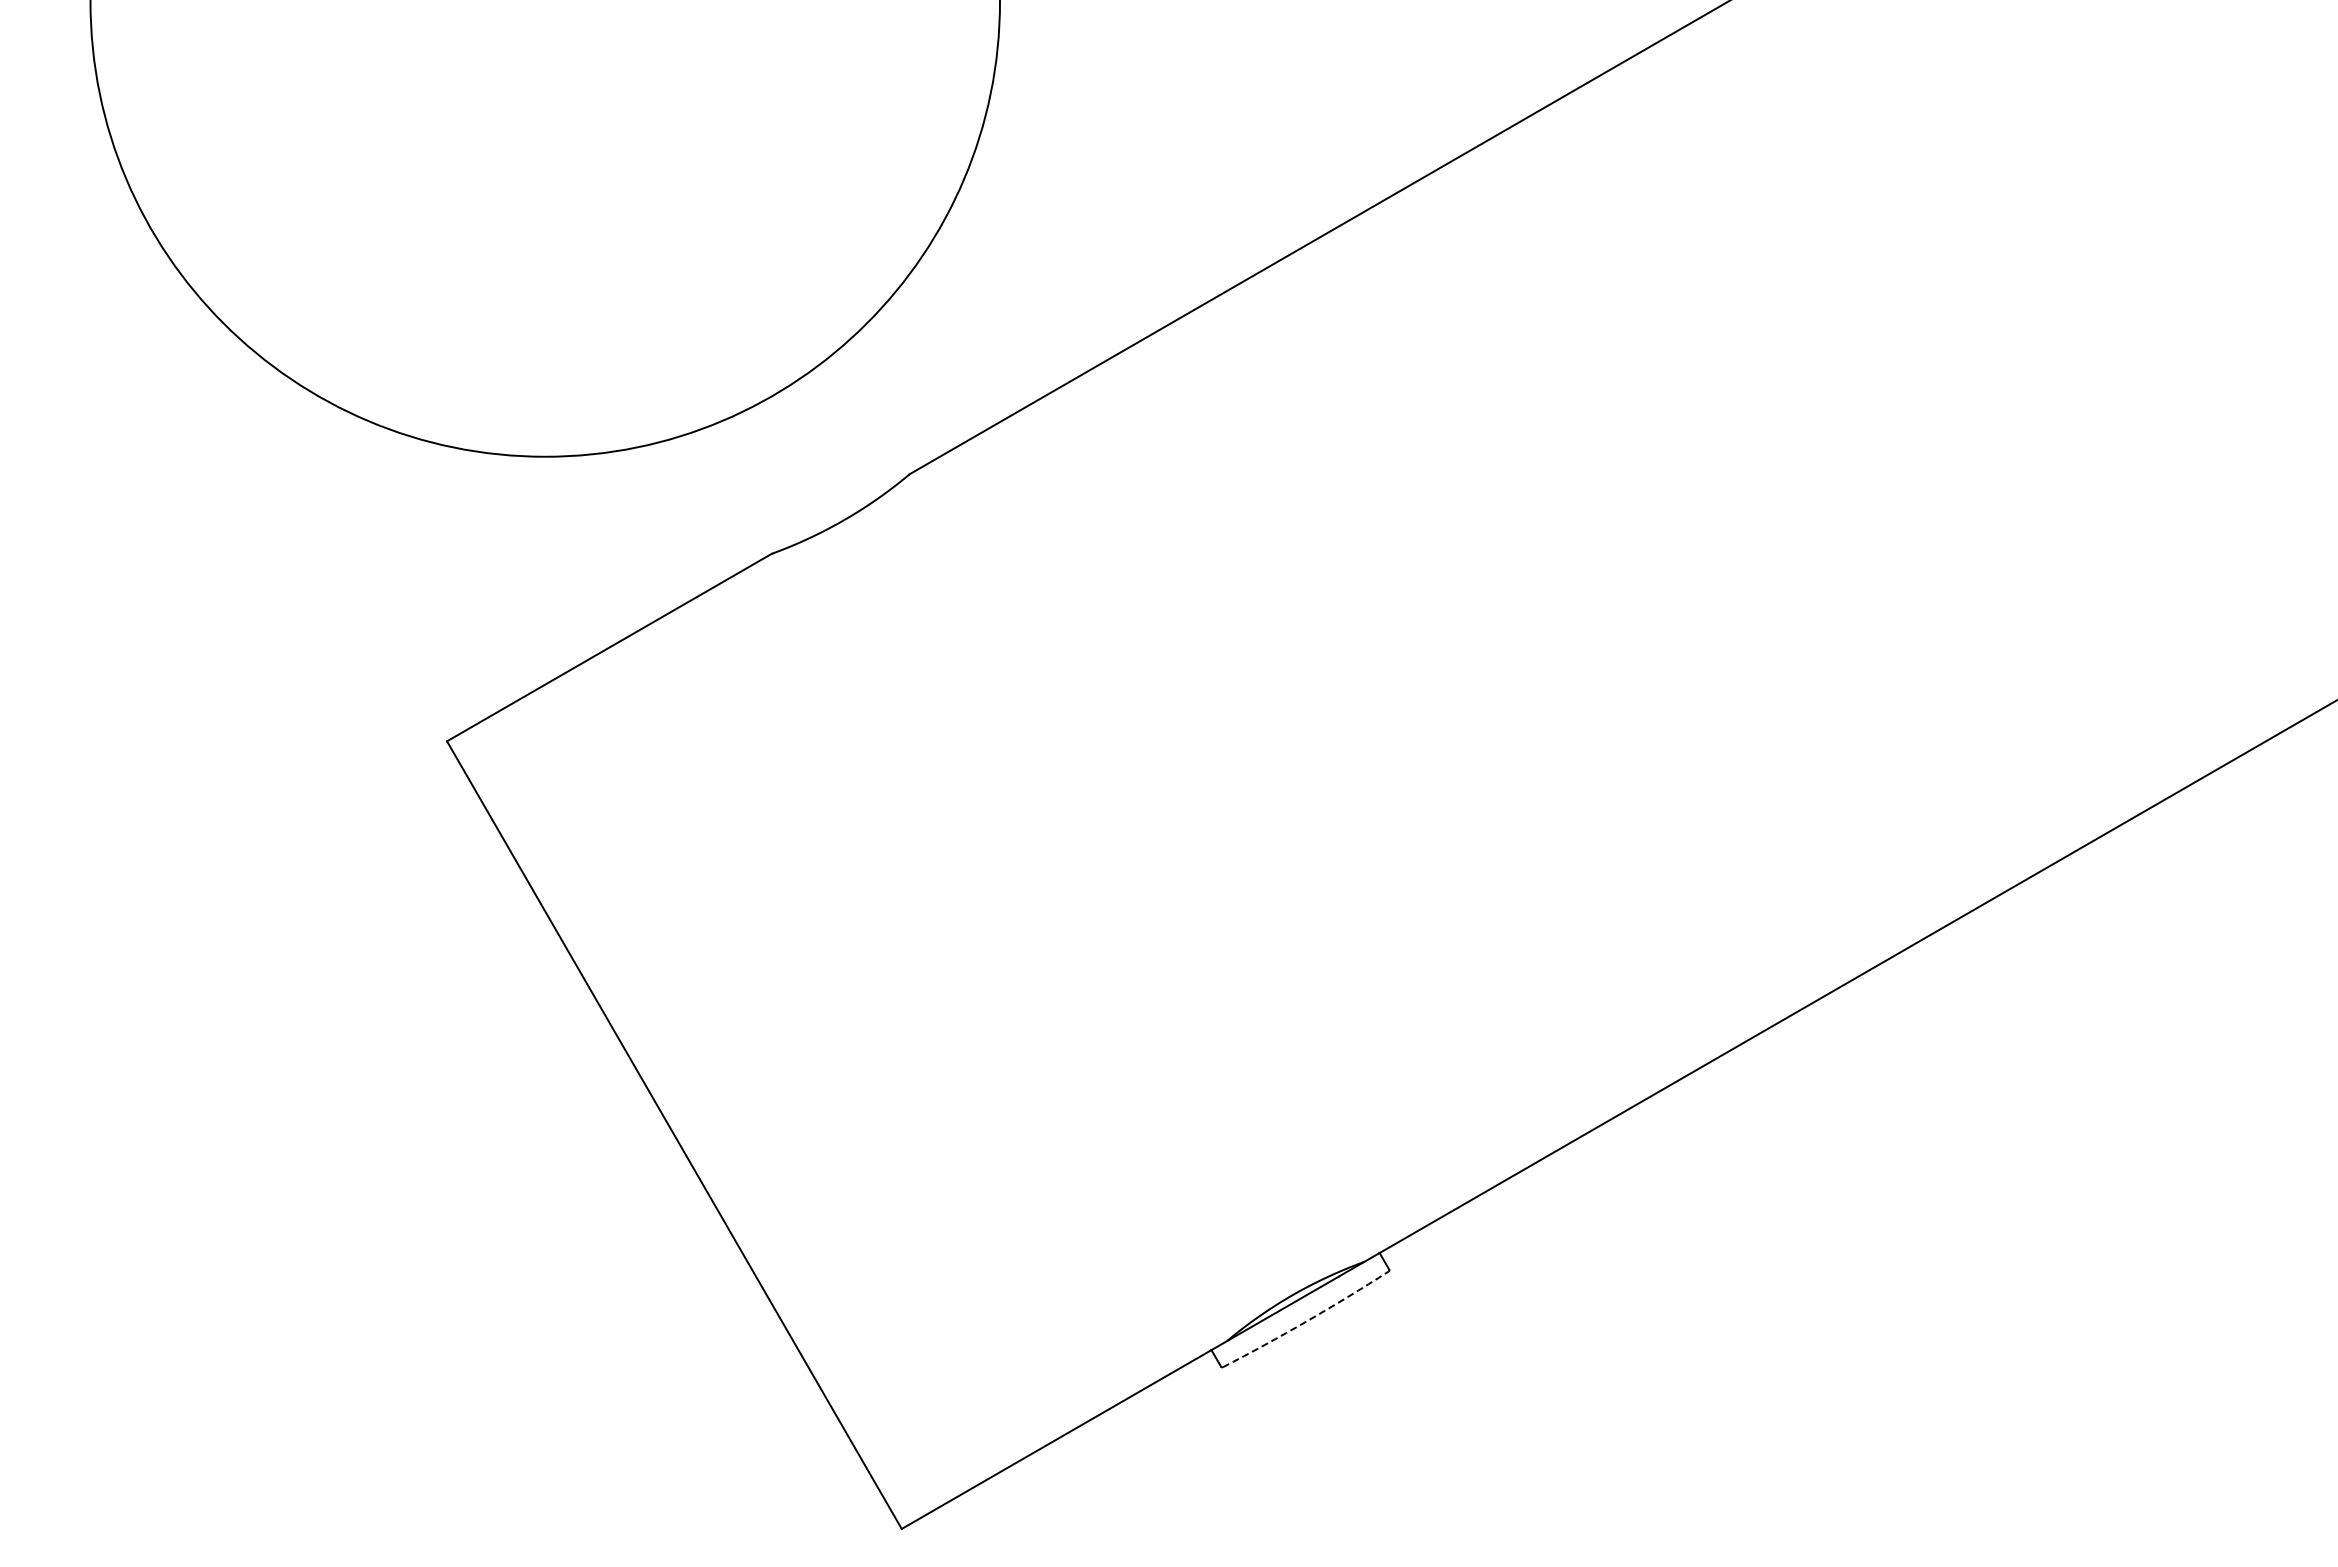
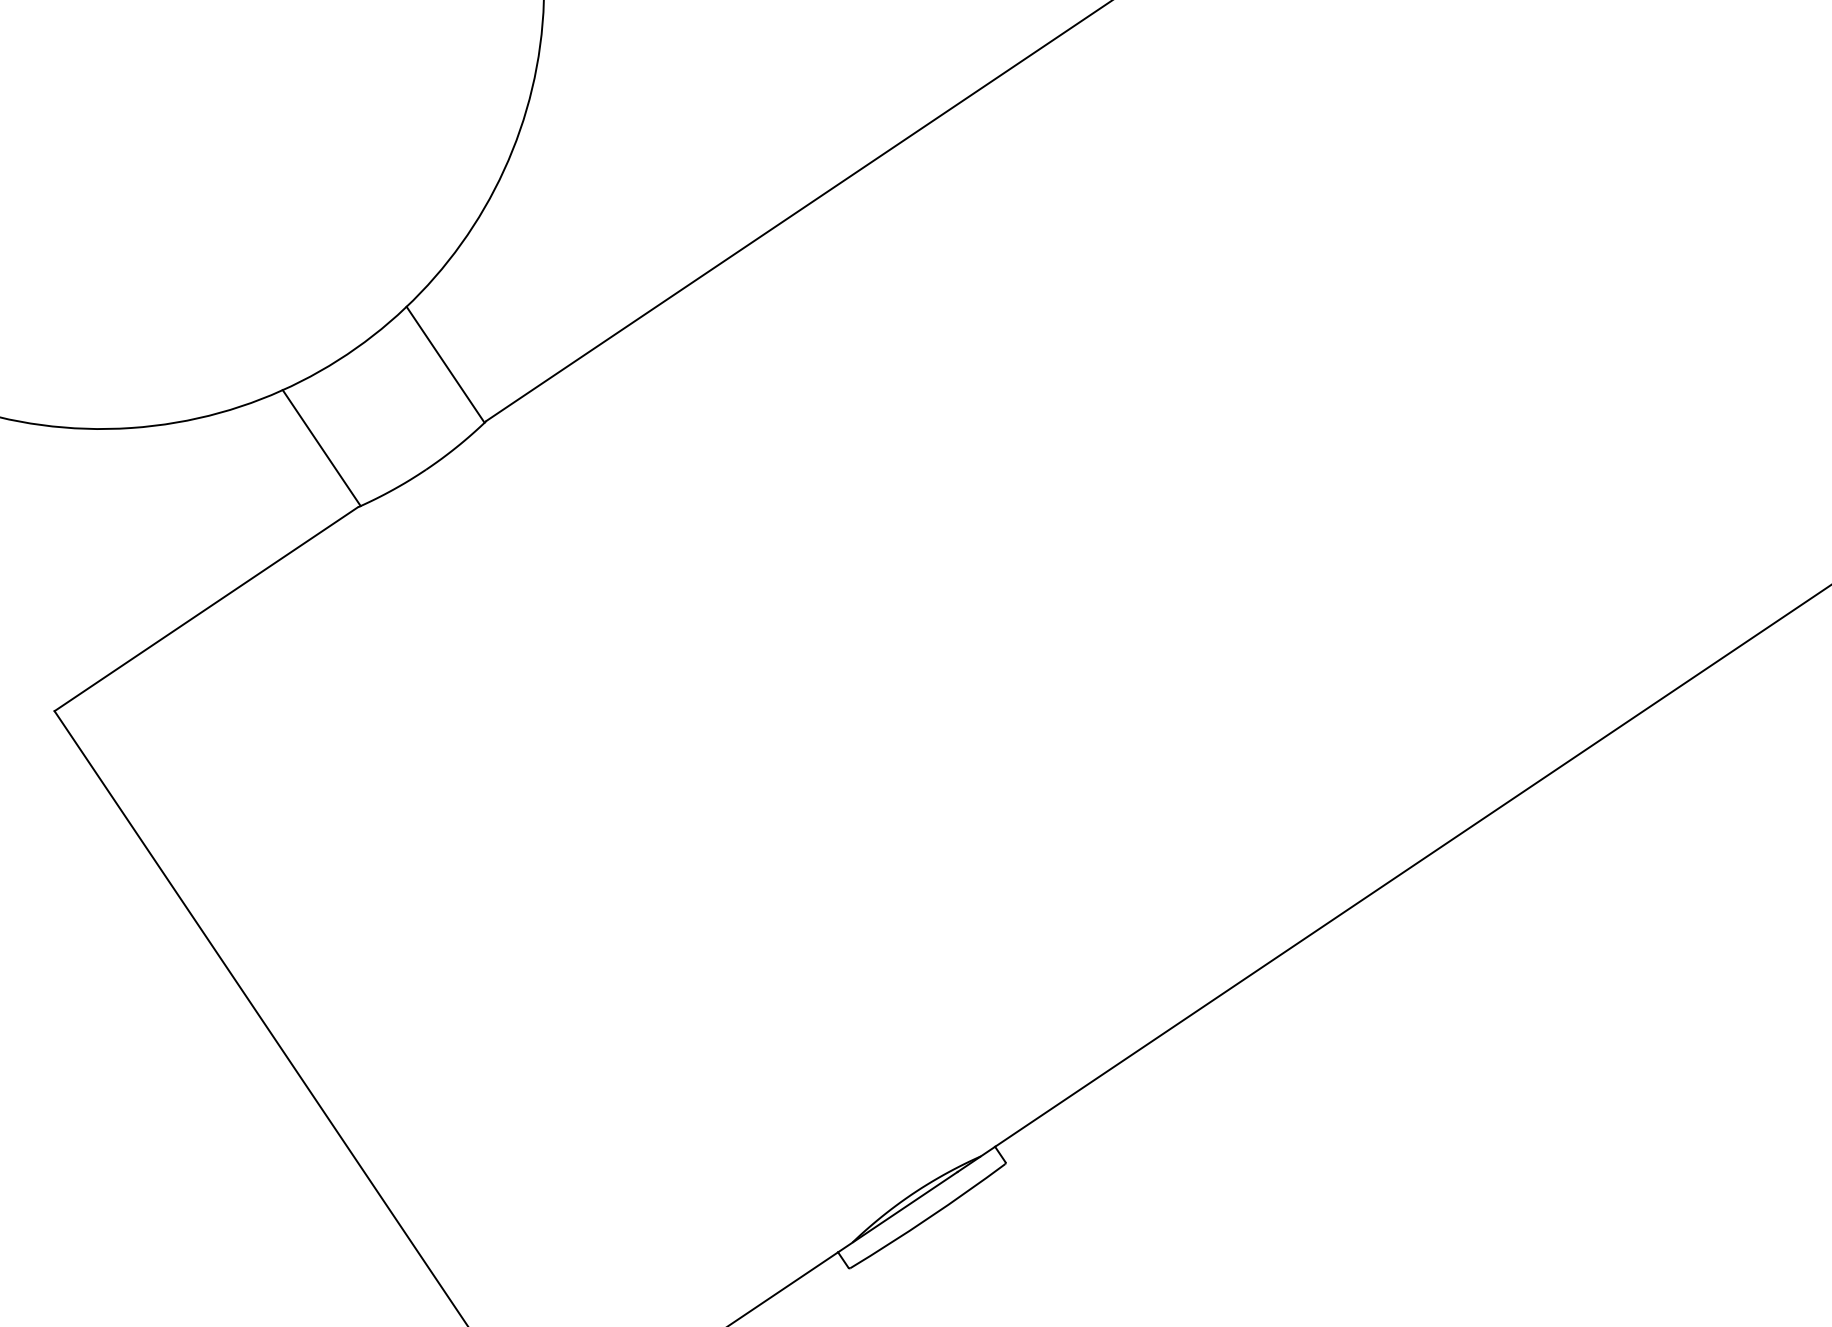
line: (871, 413) -> (445, 364), added
line: (738, 490) -> (321, 447), added
arc: (1306, 1321) -> (928, 1218), dashed -> solid

